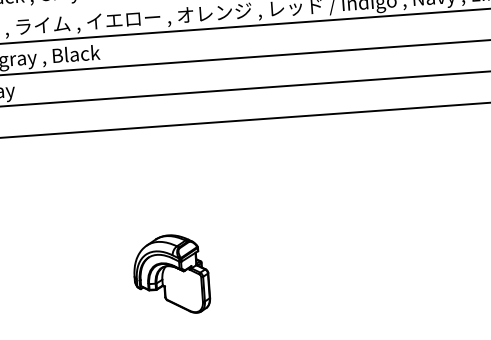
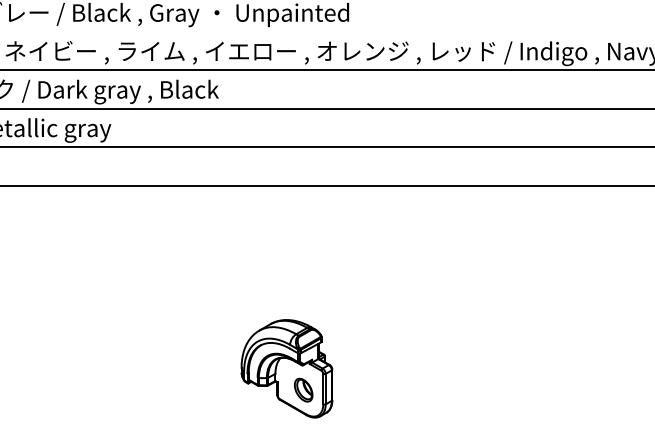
part: (186, 290) -> (303, 389), added

